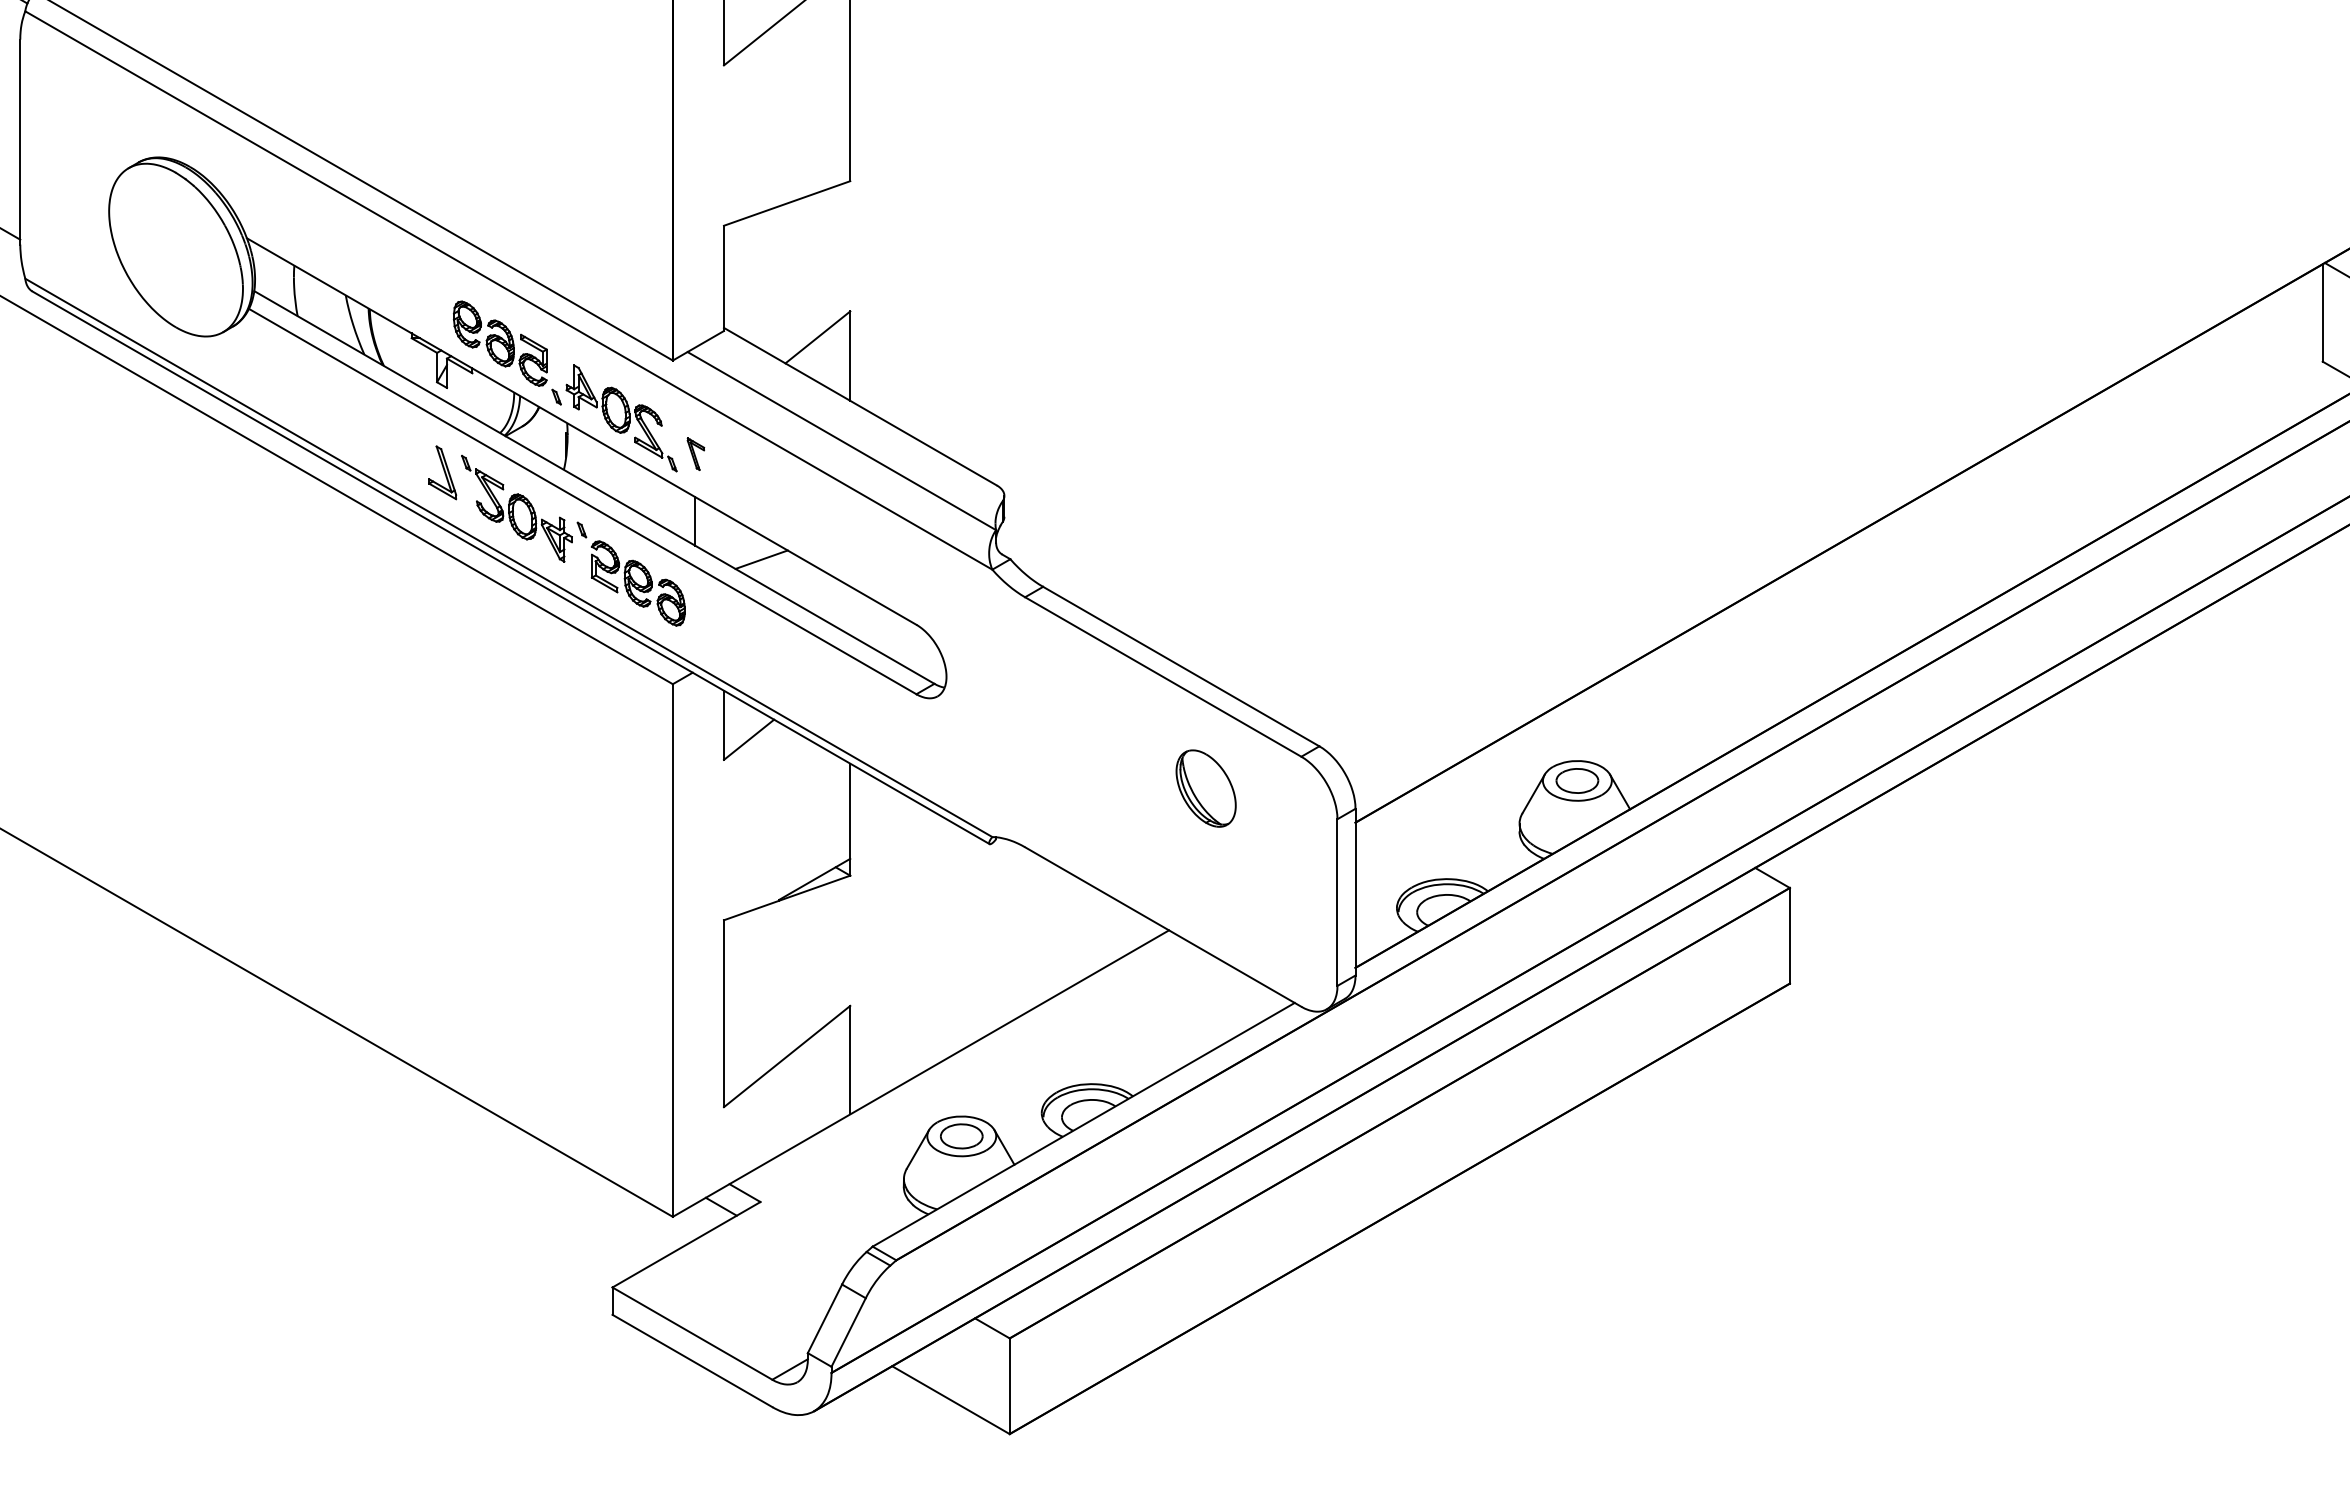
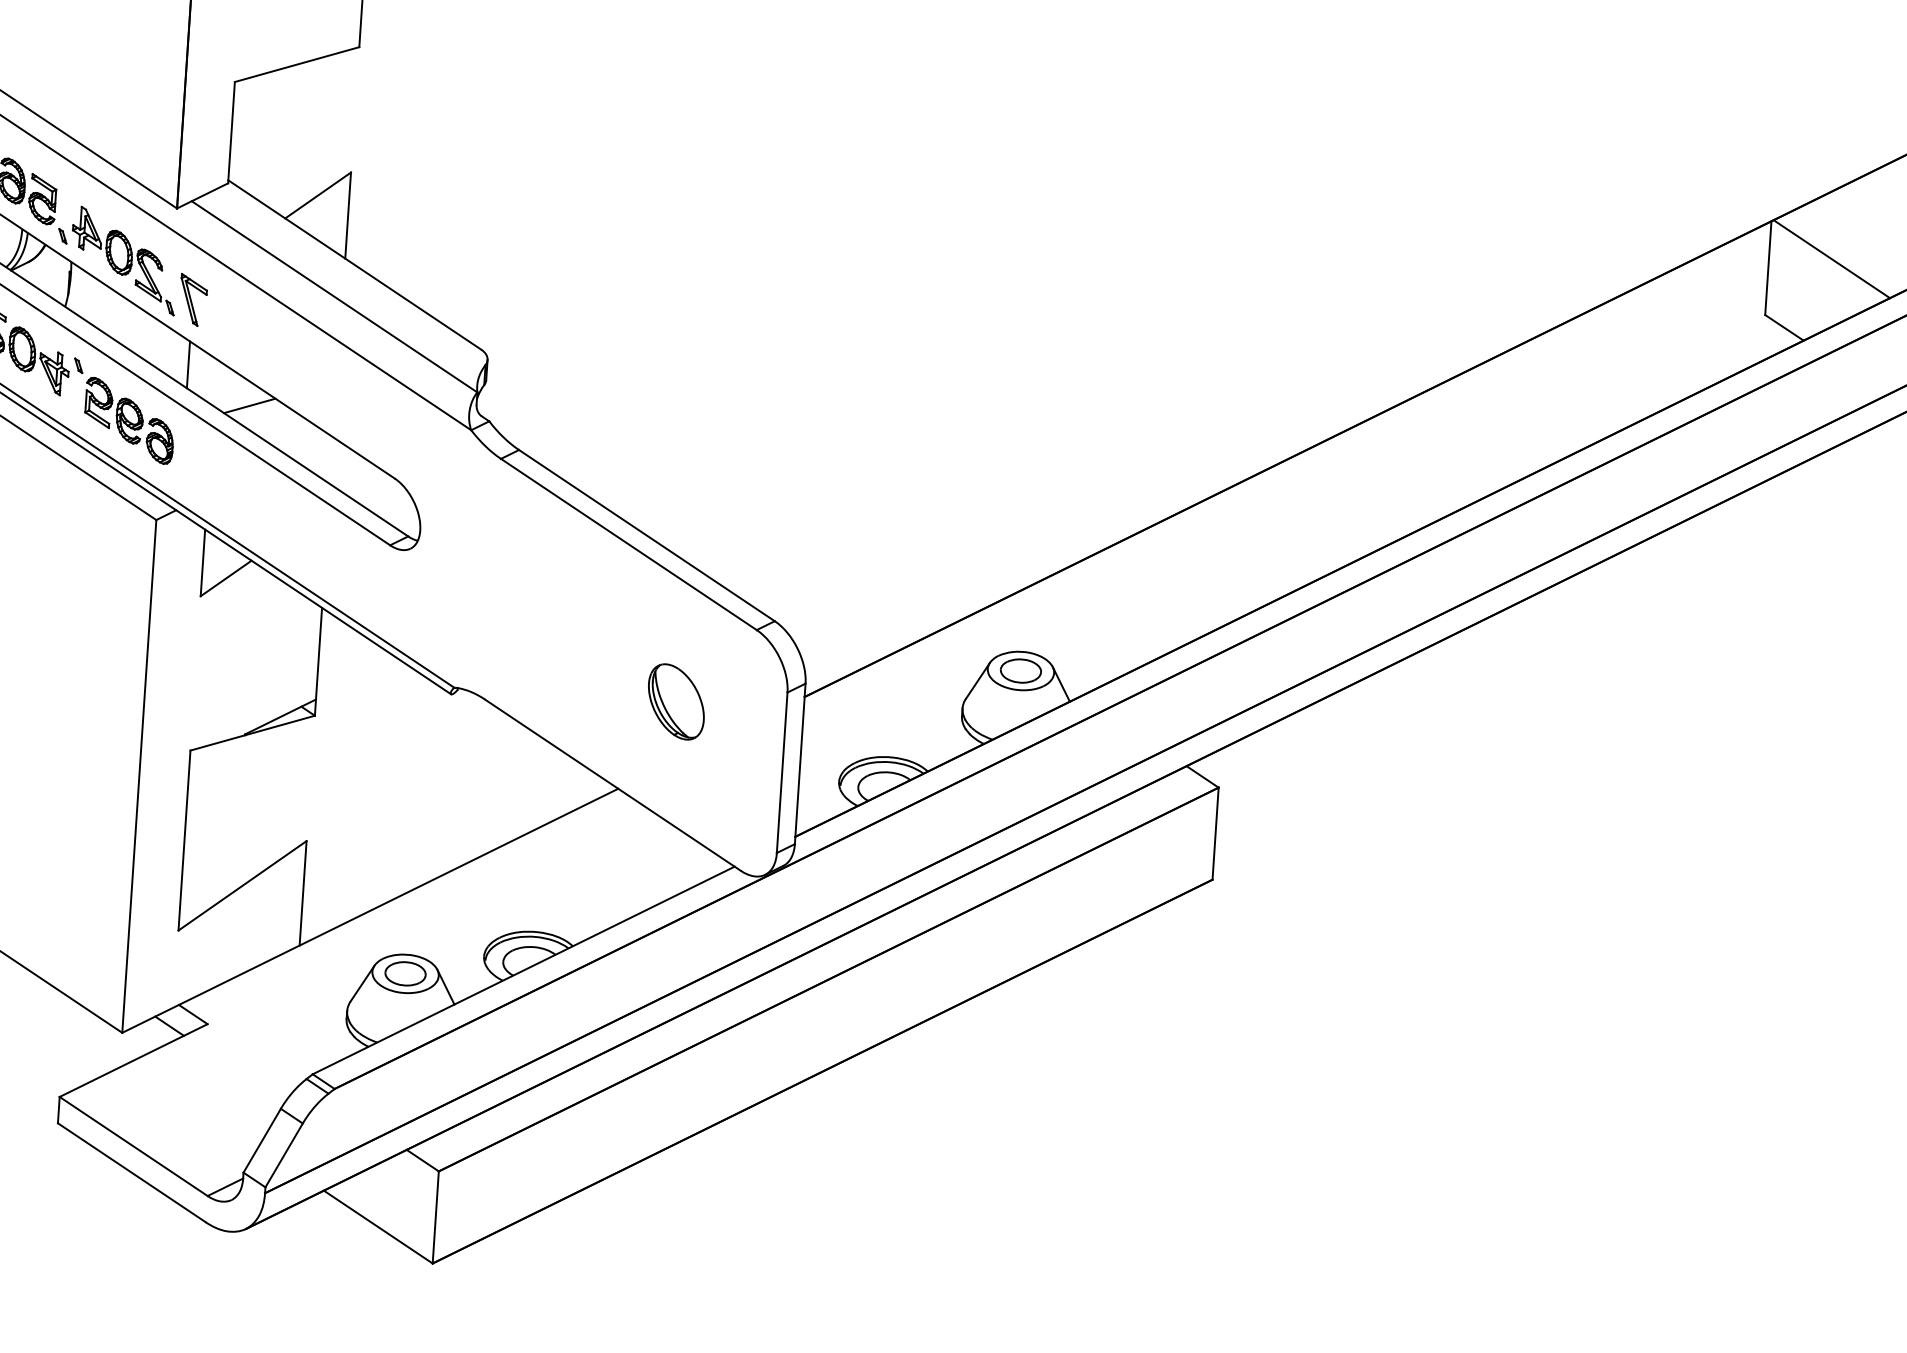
part: (695, 453) -> (192, 299), size x1.67
part: (1205, 788) -> (675, 701), moved

